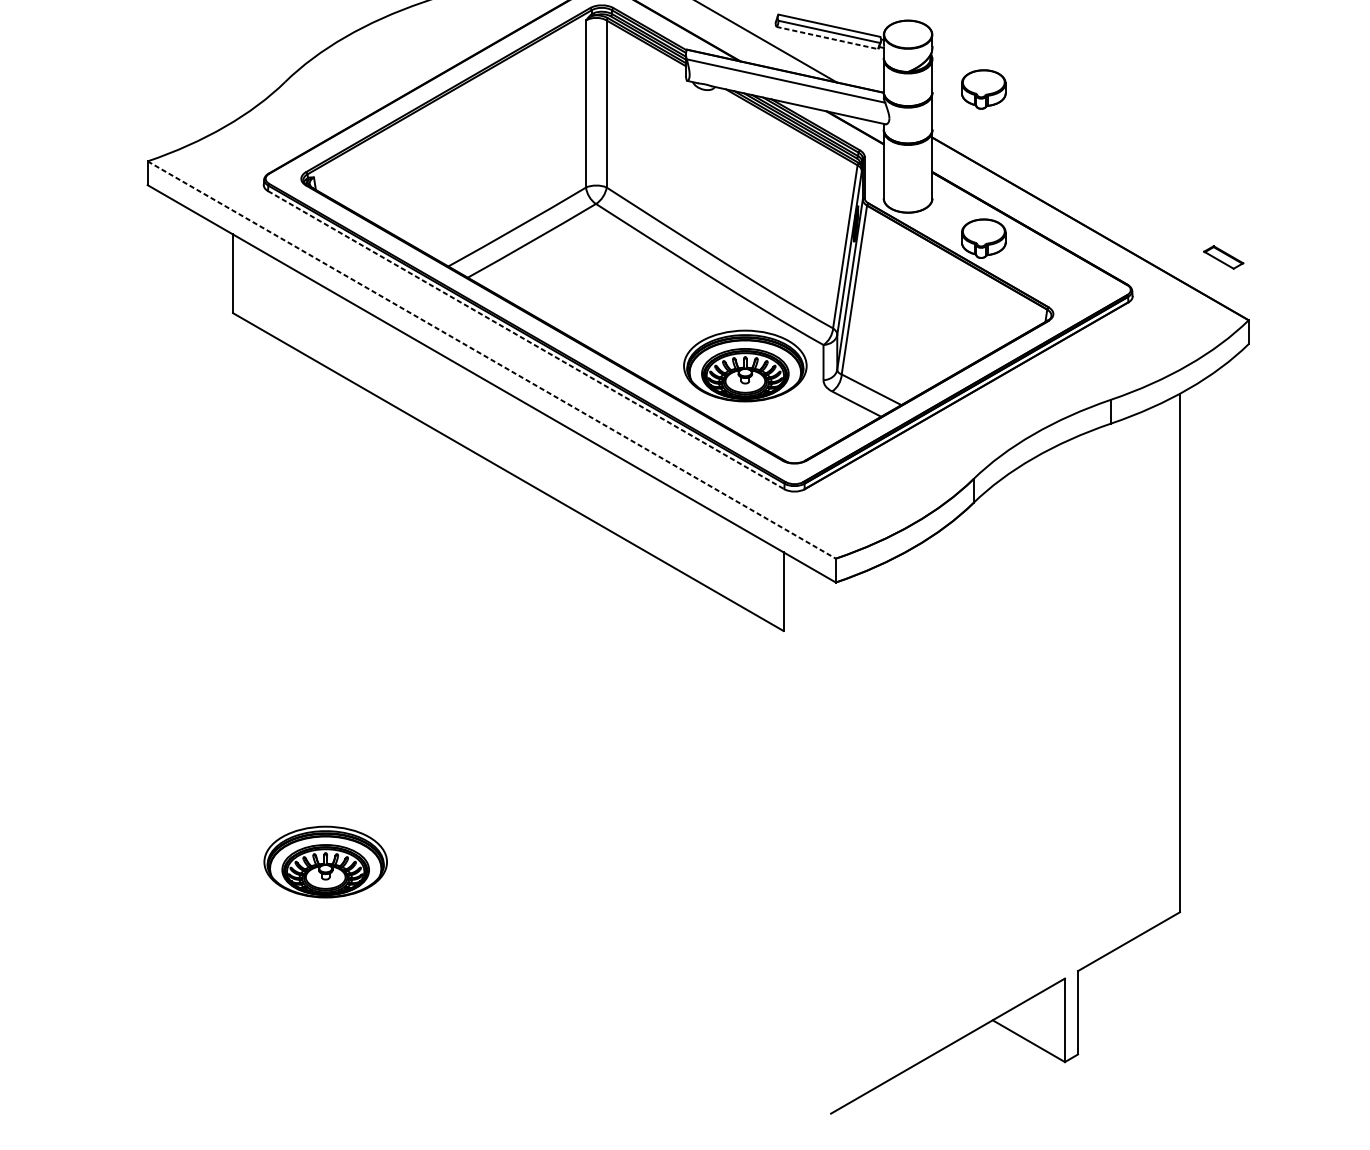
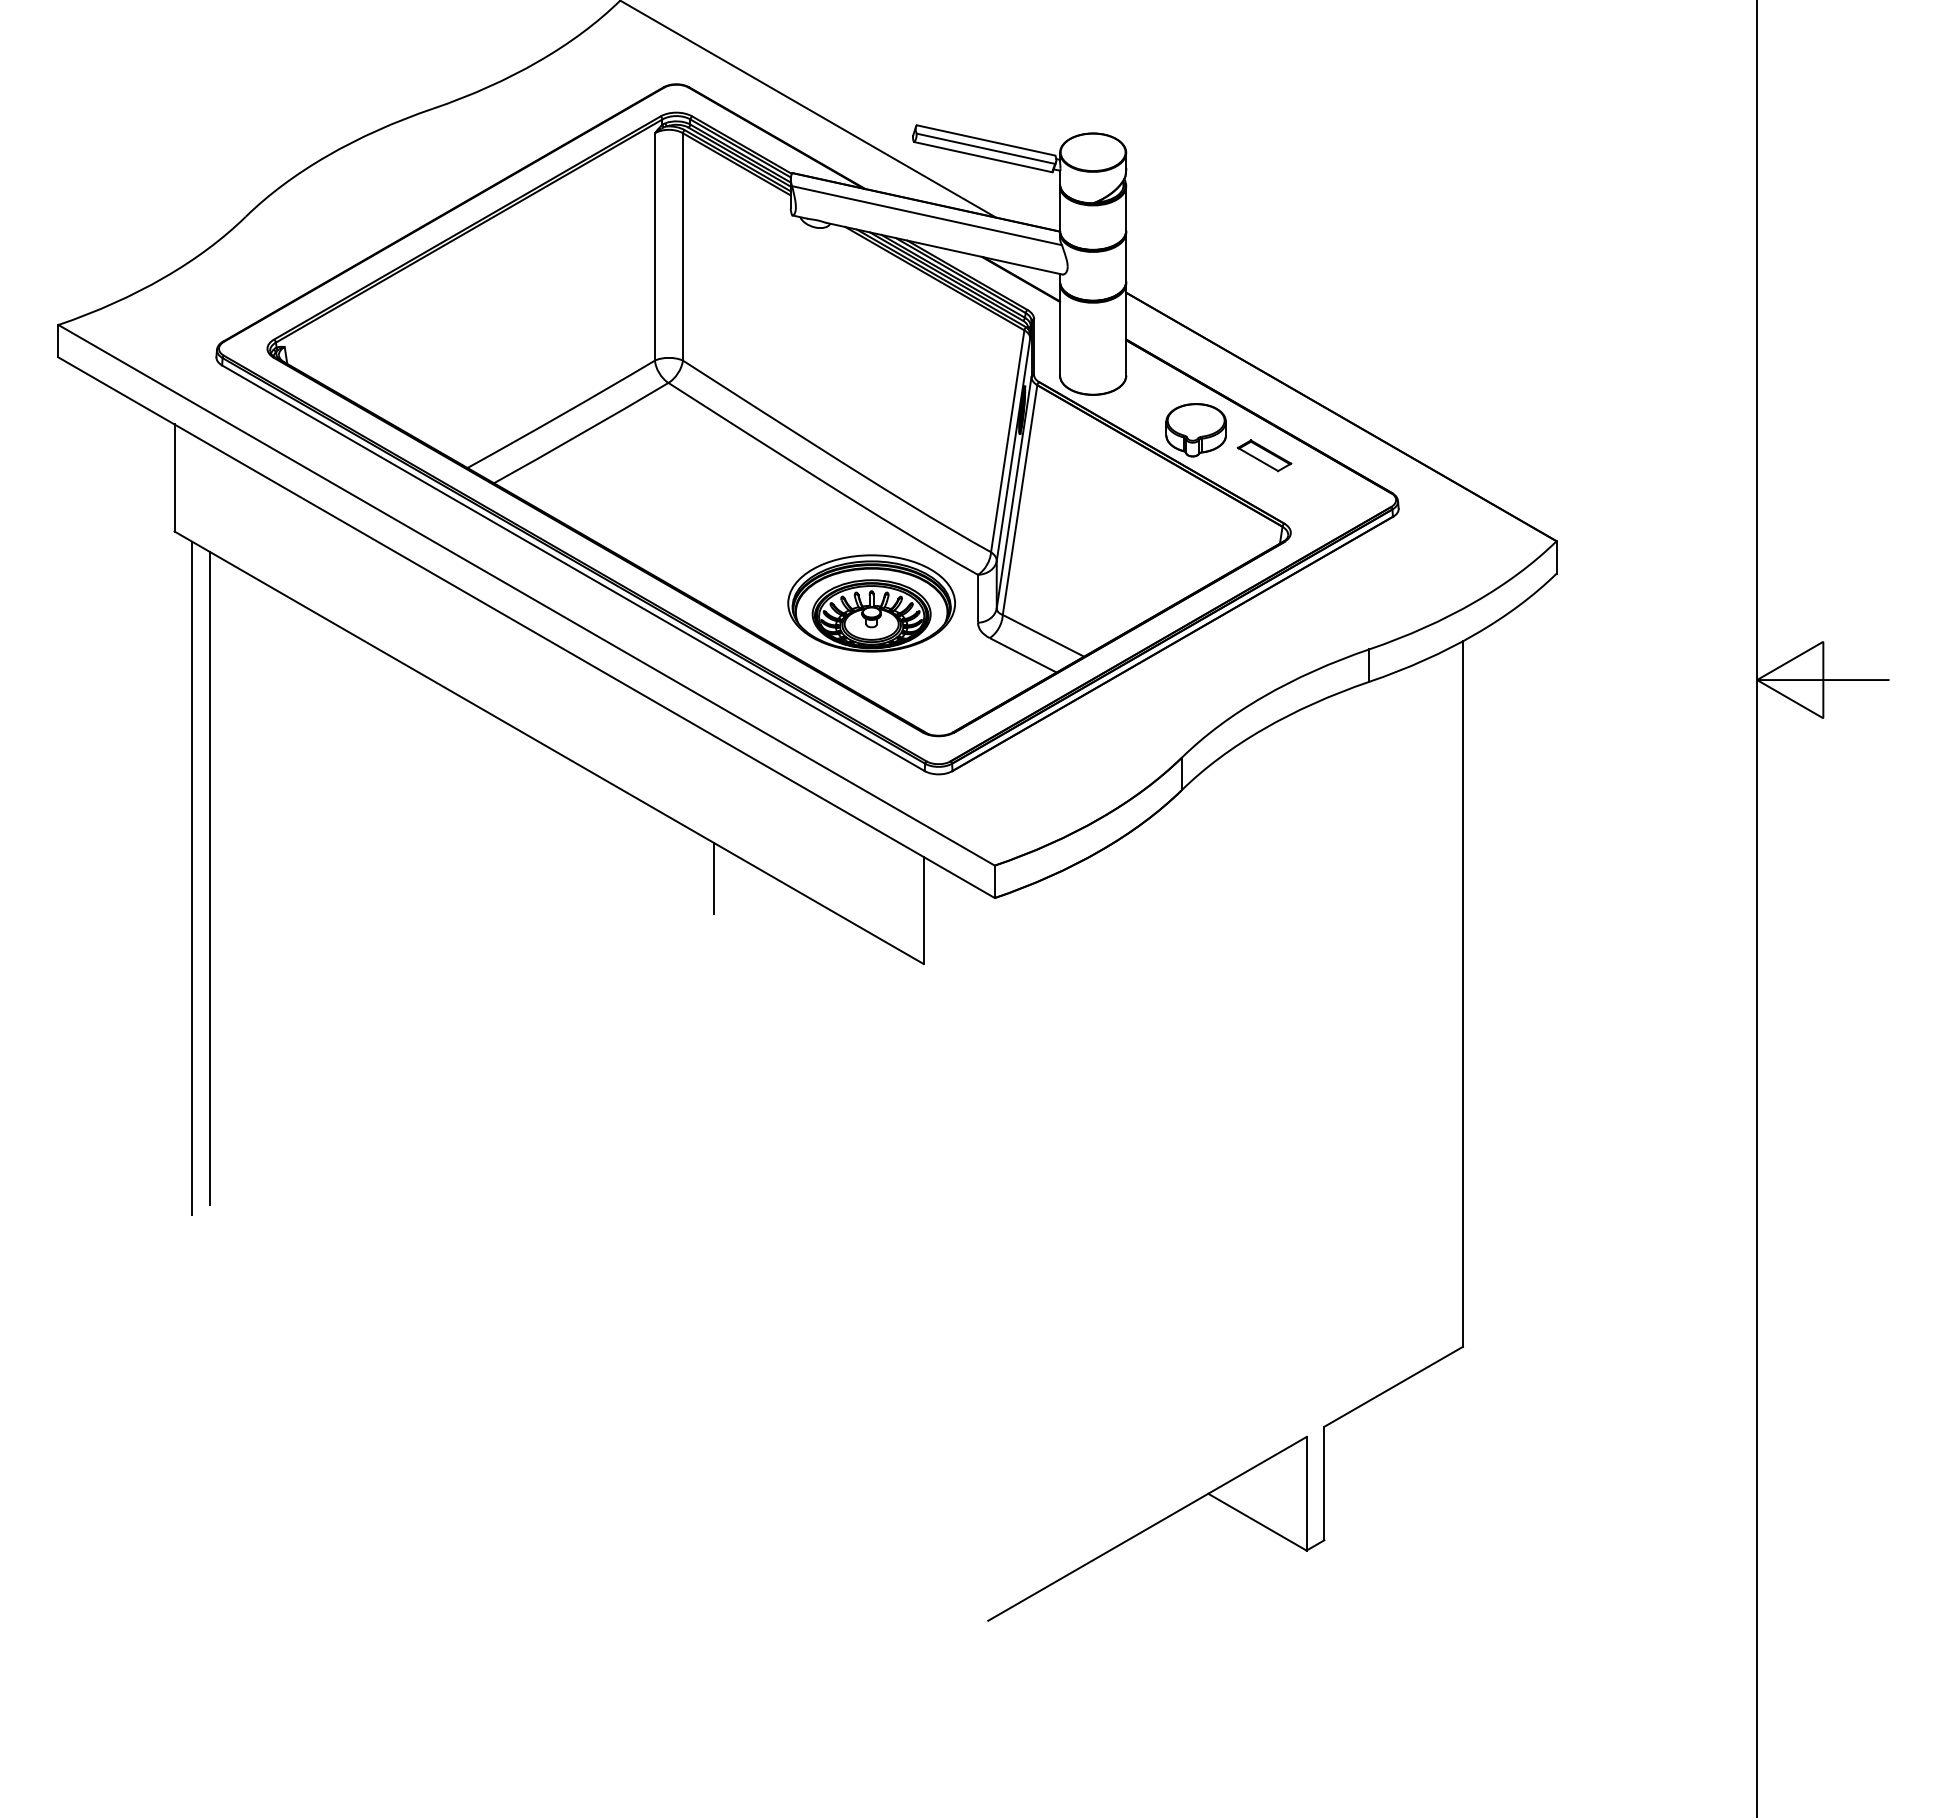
line: (827, 38) -> (983, 157), dashed -> solid
part: (983, 89) -> (1195, 227), removed
part: (1223, 257) -> (1264, 455), moved
line: (526, 340) -> (573, 568), dashed -> solid
line: (491, 360) -> (526, 595), dashed -> solid
line: (246, 568) -> (192, 878), added
line: (259, 568) -> (210, 878), added
line: (629, 568) -> (713, 878), added
part: (325, 862) -> (300, 1278), removed

